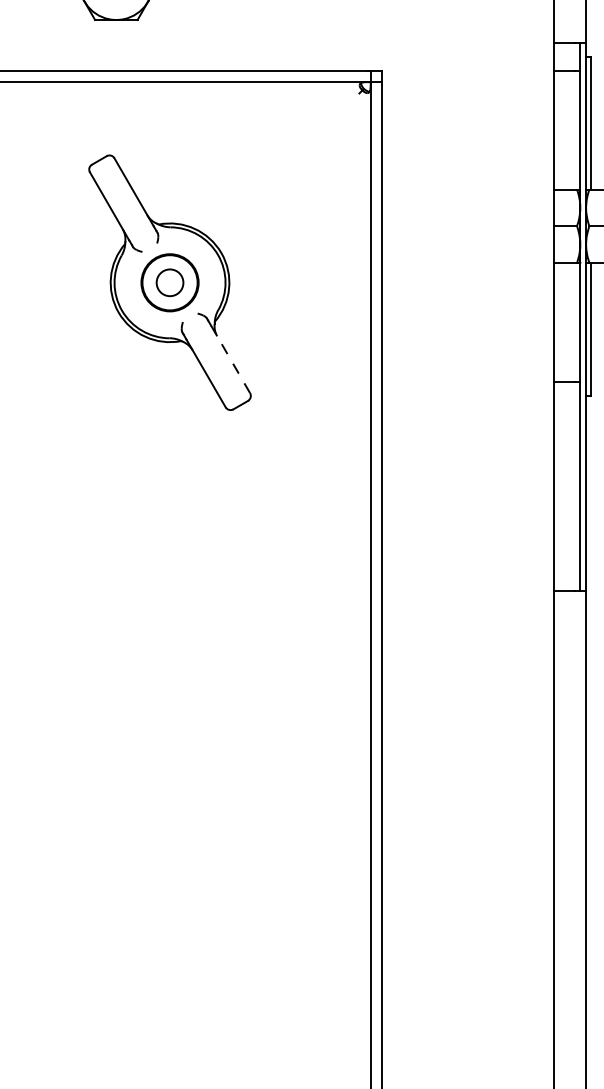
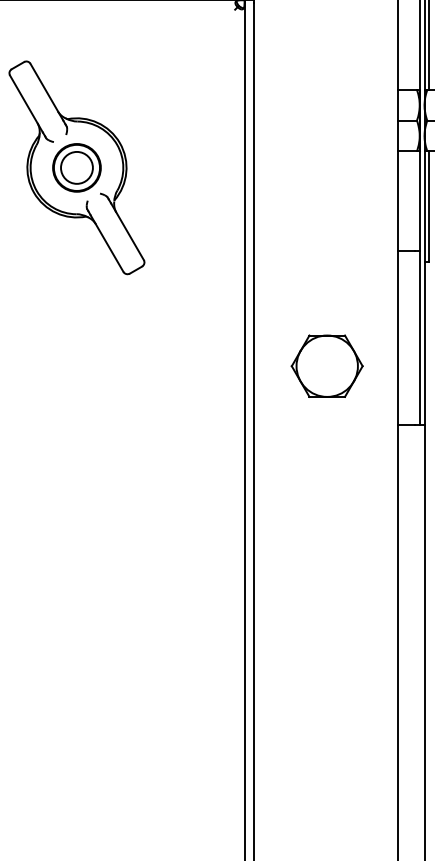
circle: (169, 282) -> (76, 167), size x1.43
line: (230, 358) -> (127, 231), dashed -> solid
part: (469, 519) -> (327, 365), added

